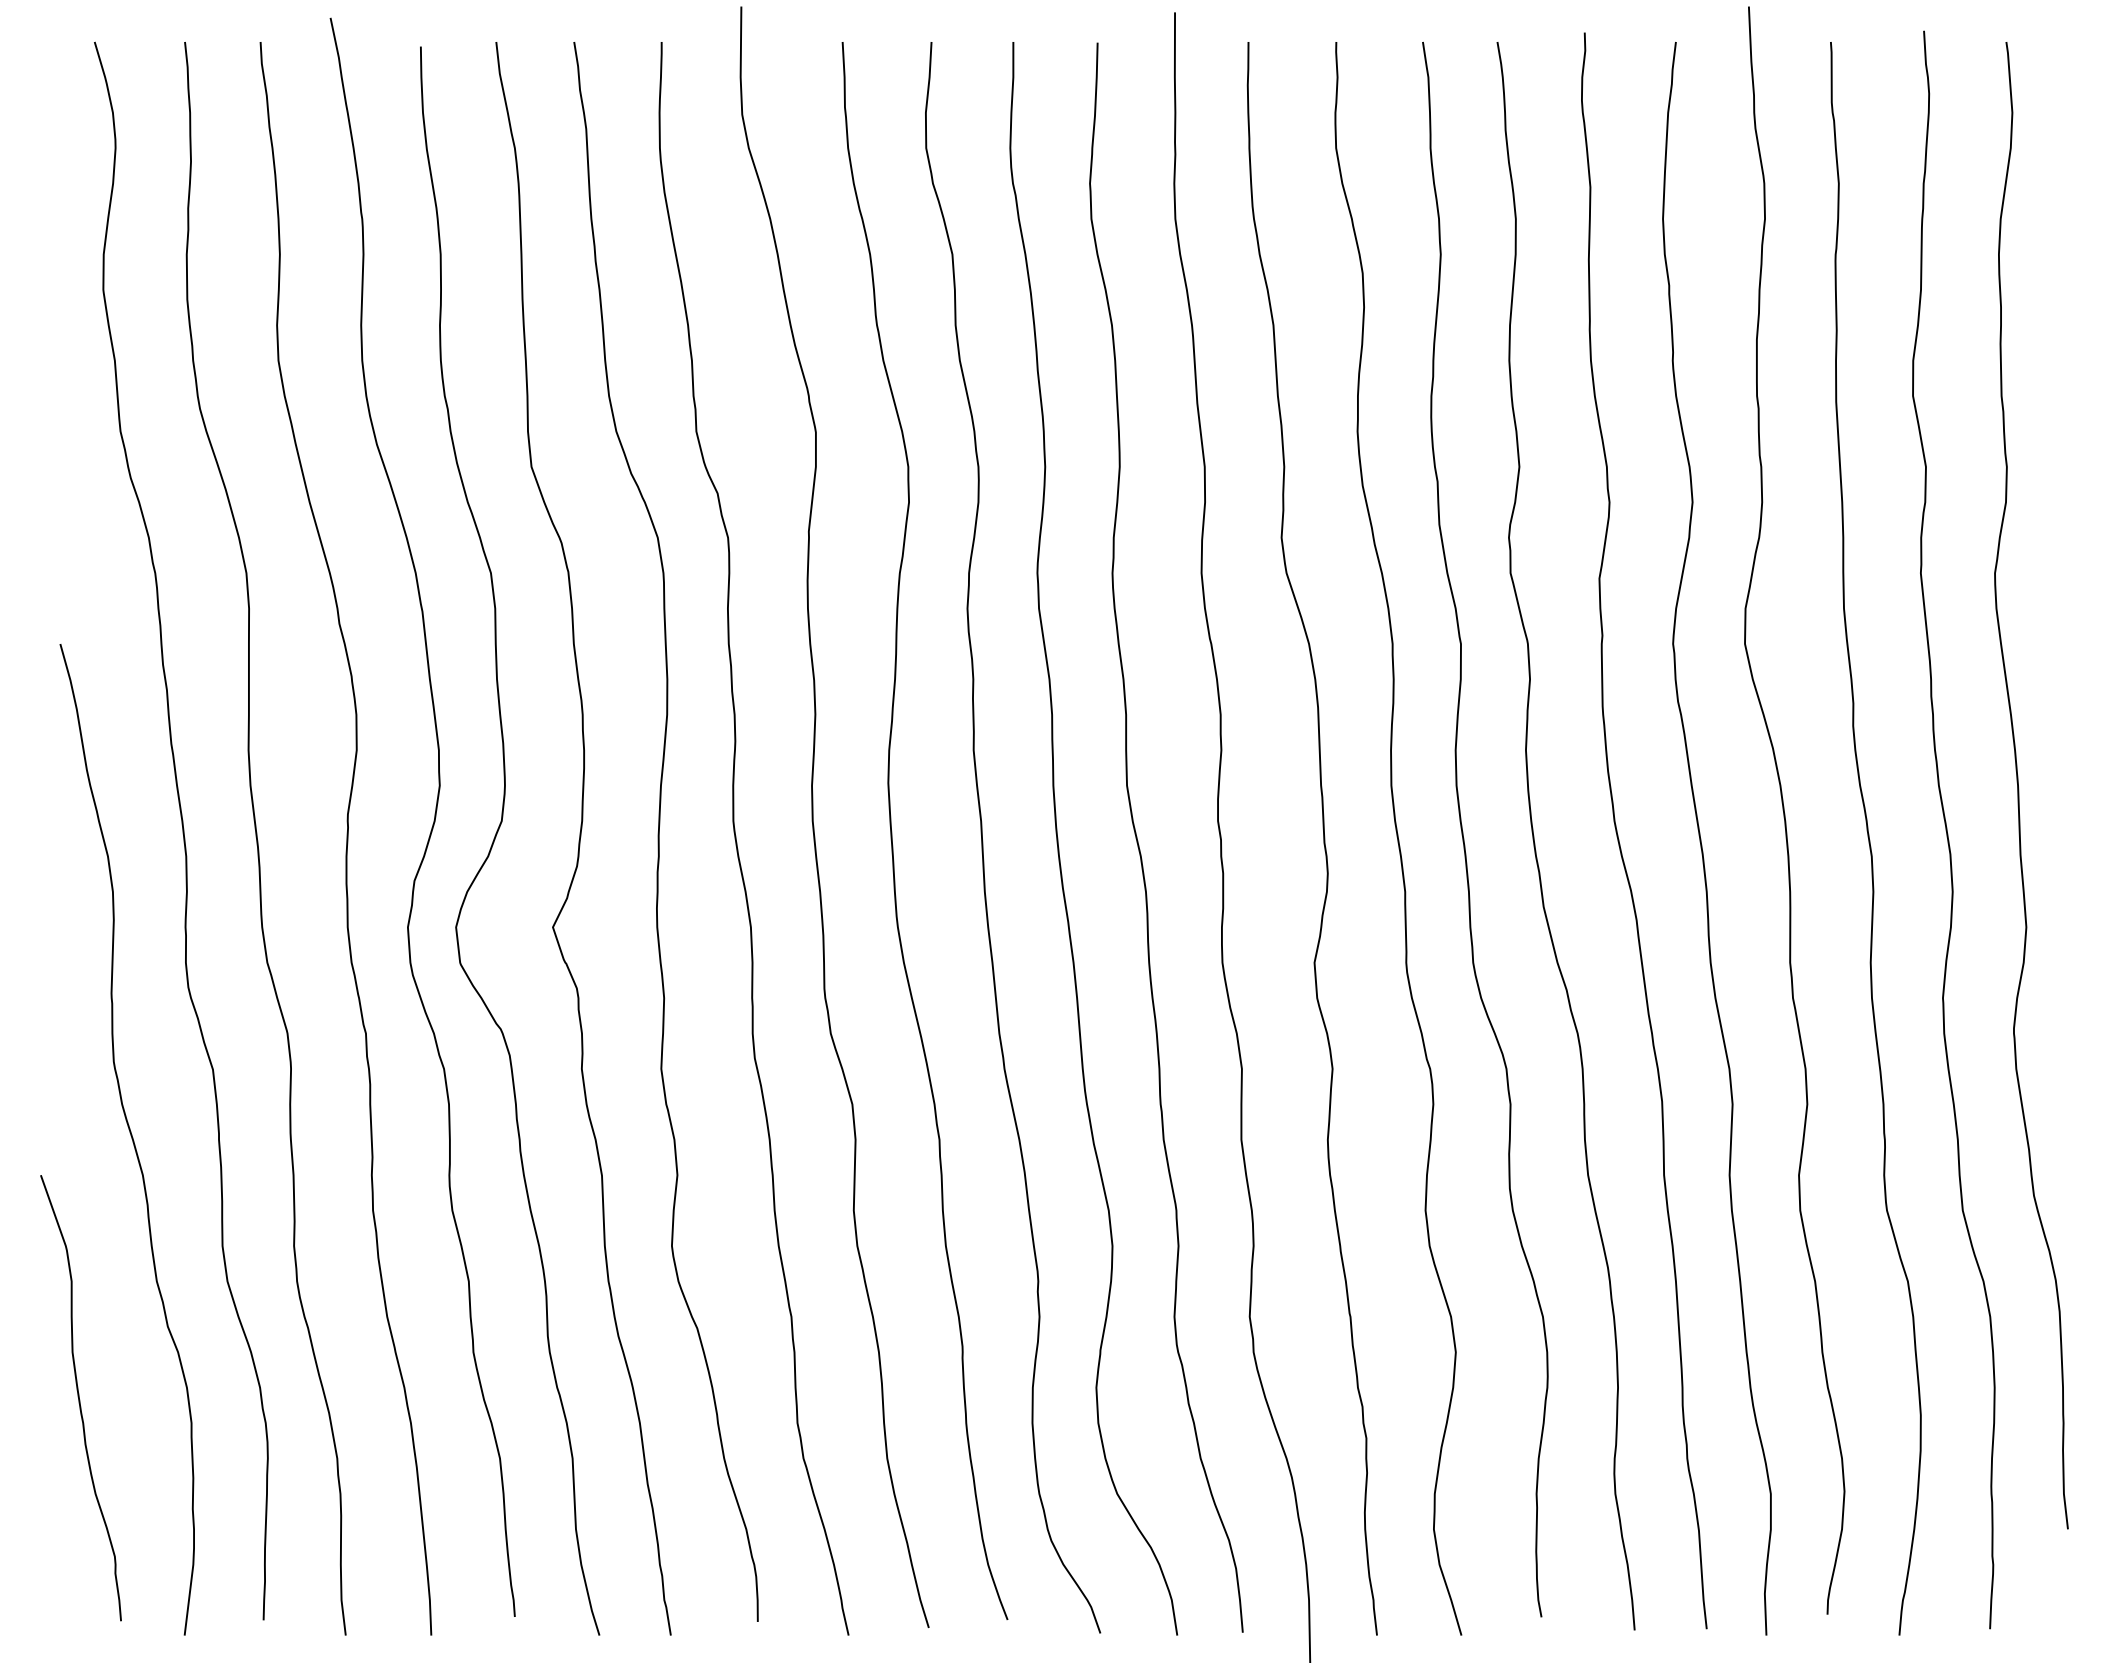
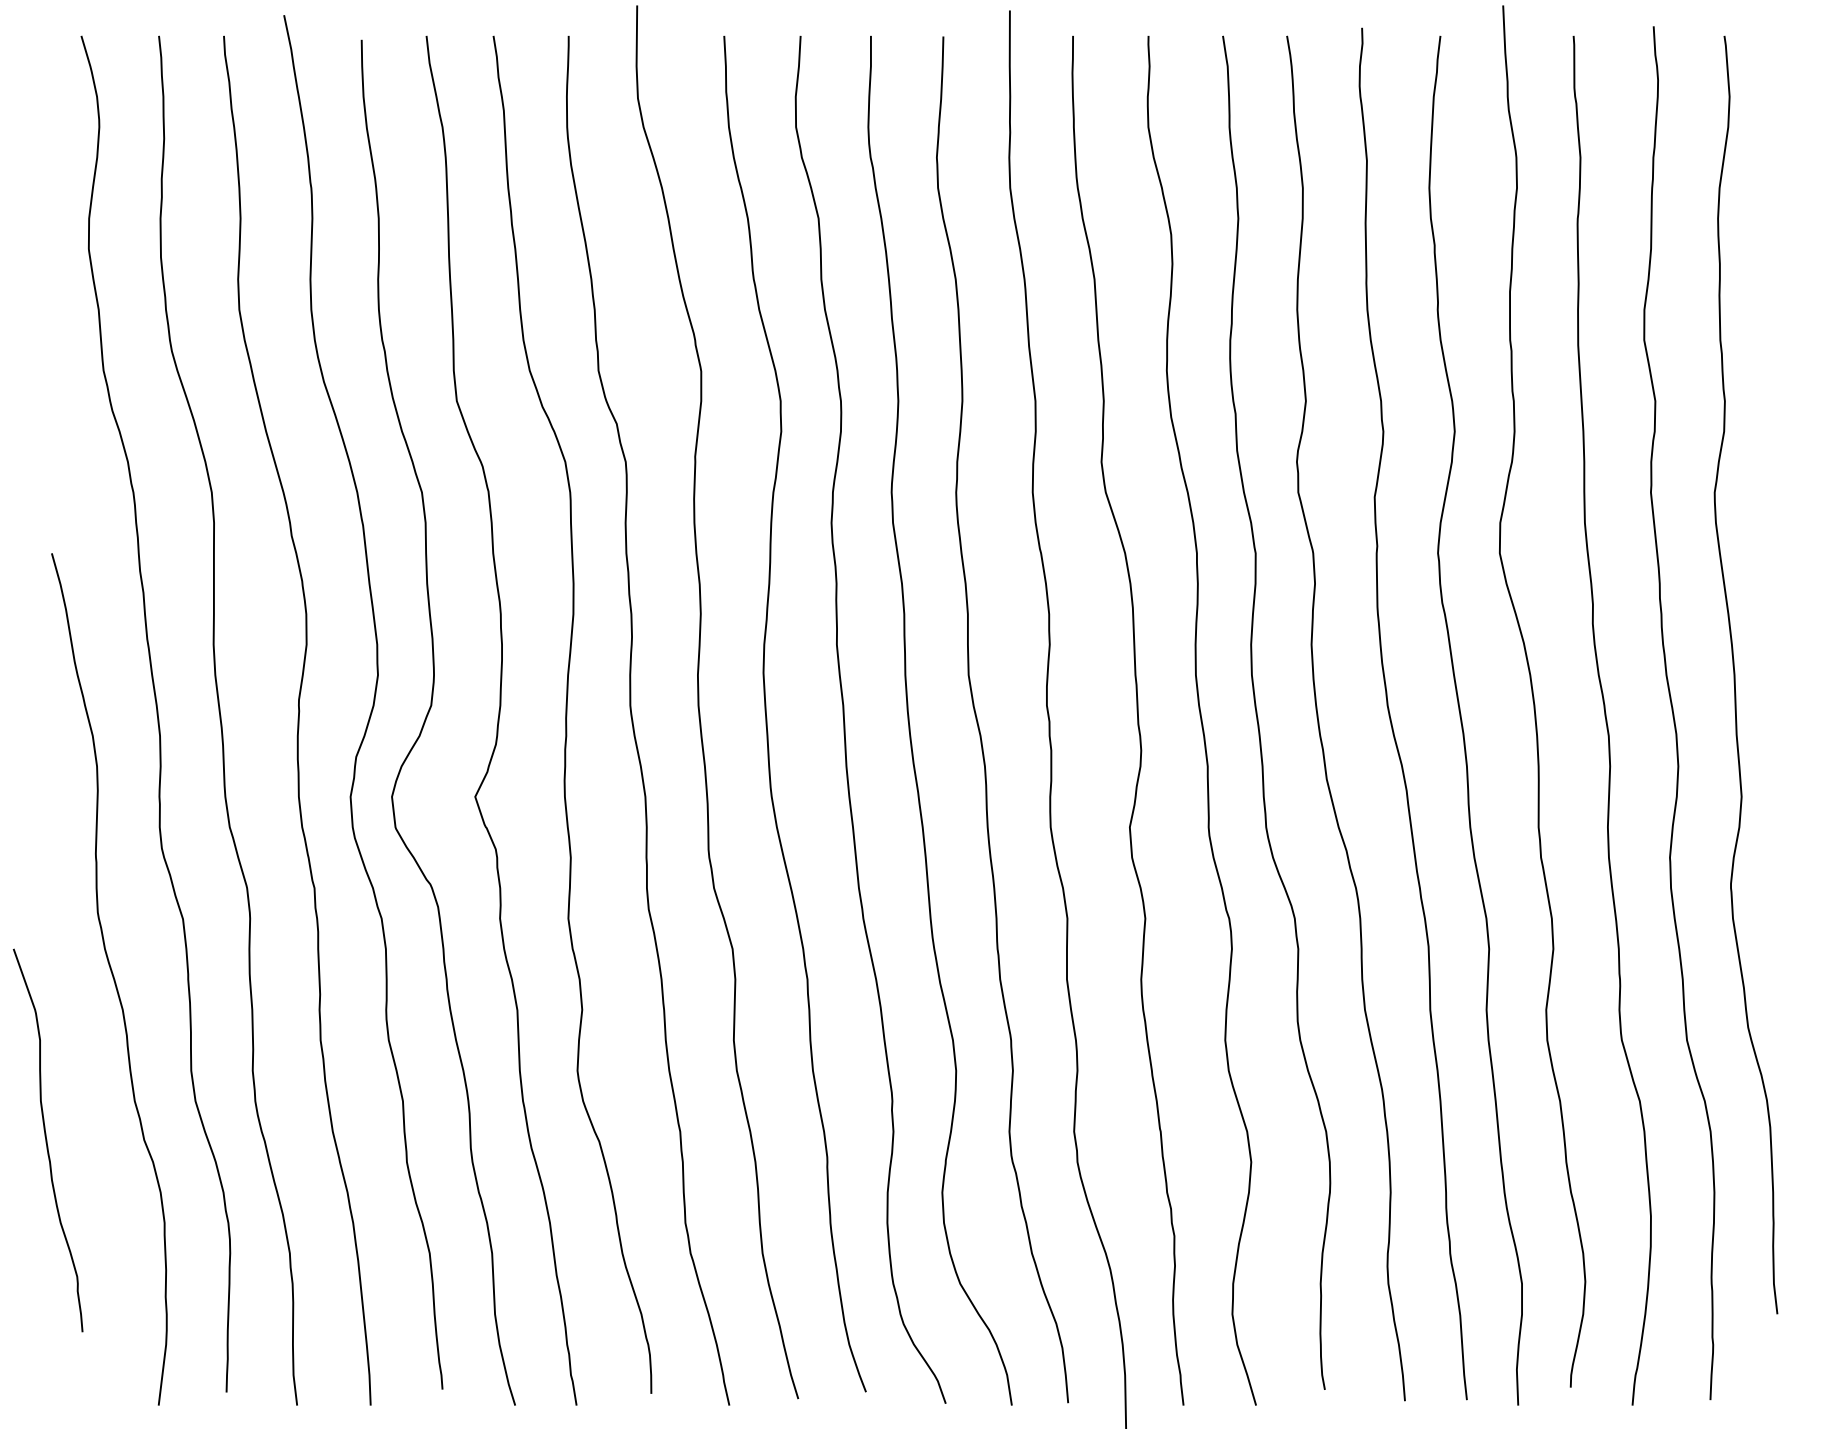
curve: (79, 1398) -> (46, 1140), moved

